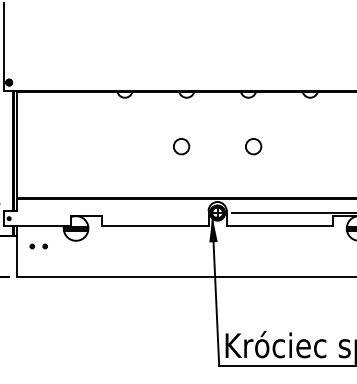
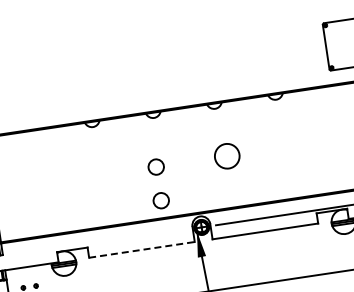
circle: (253, 146) -> (227, 156), size x1.6
circle: (181, 180) -> (161, 200), added
line: (155, 226) -> (142, 249), solid -> dashed

